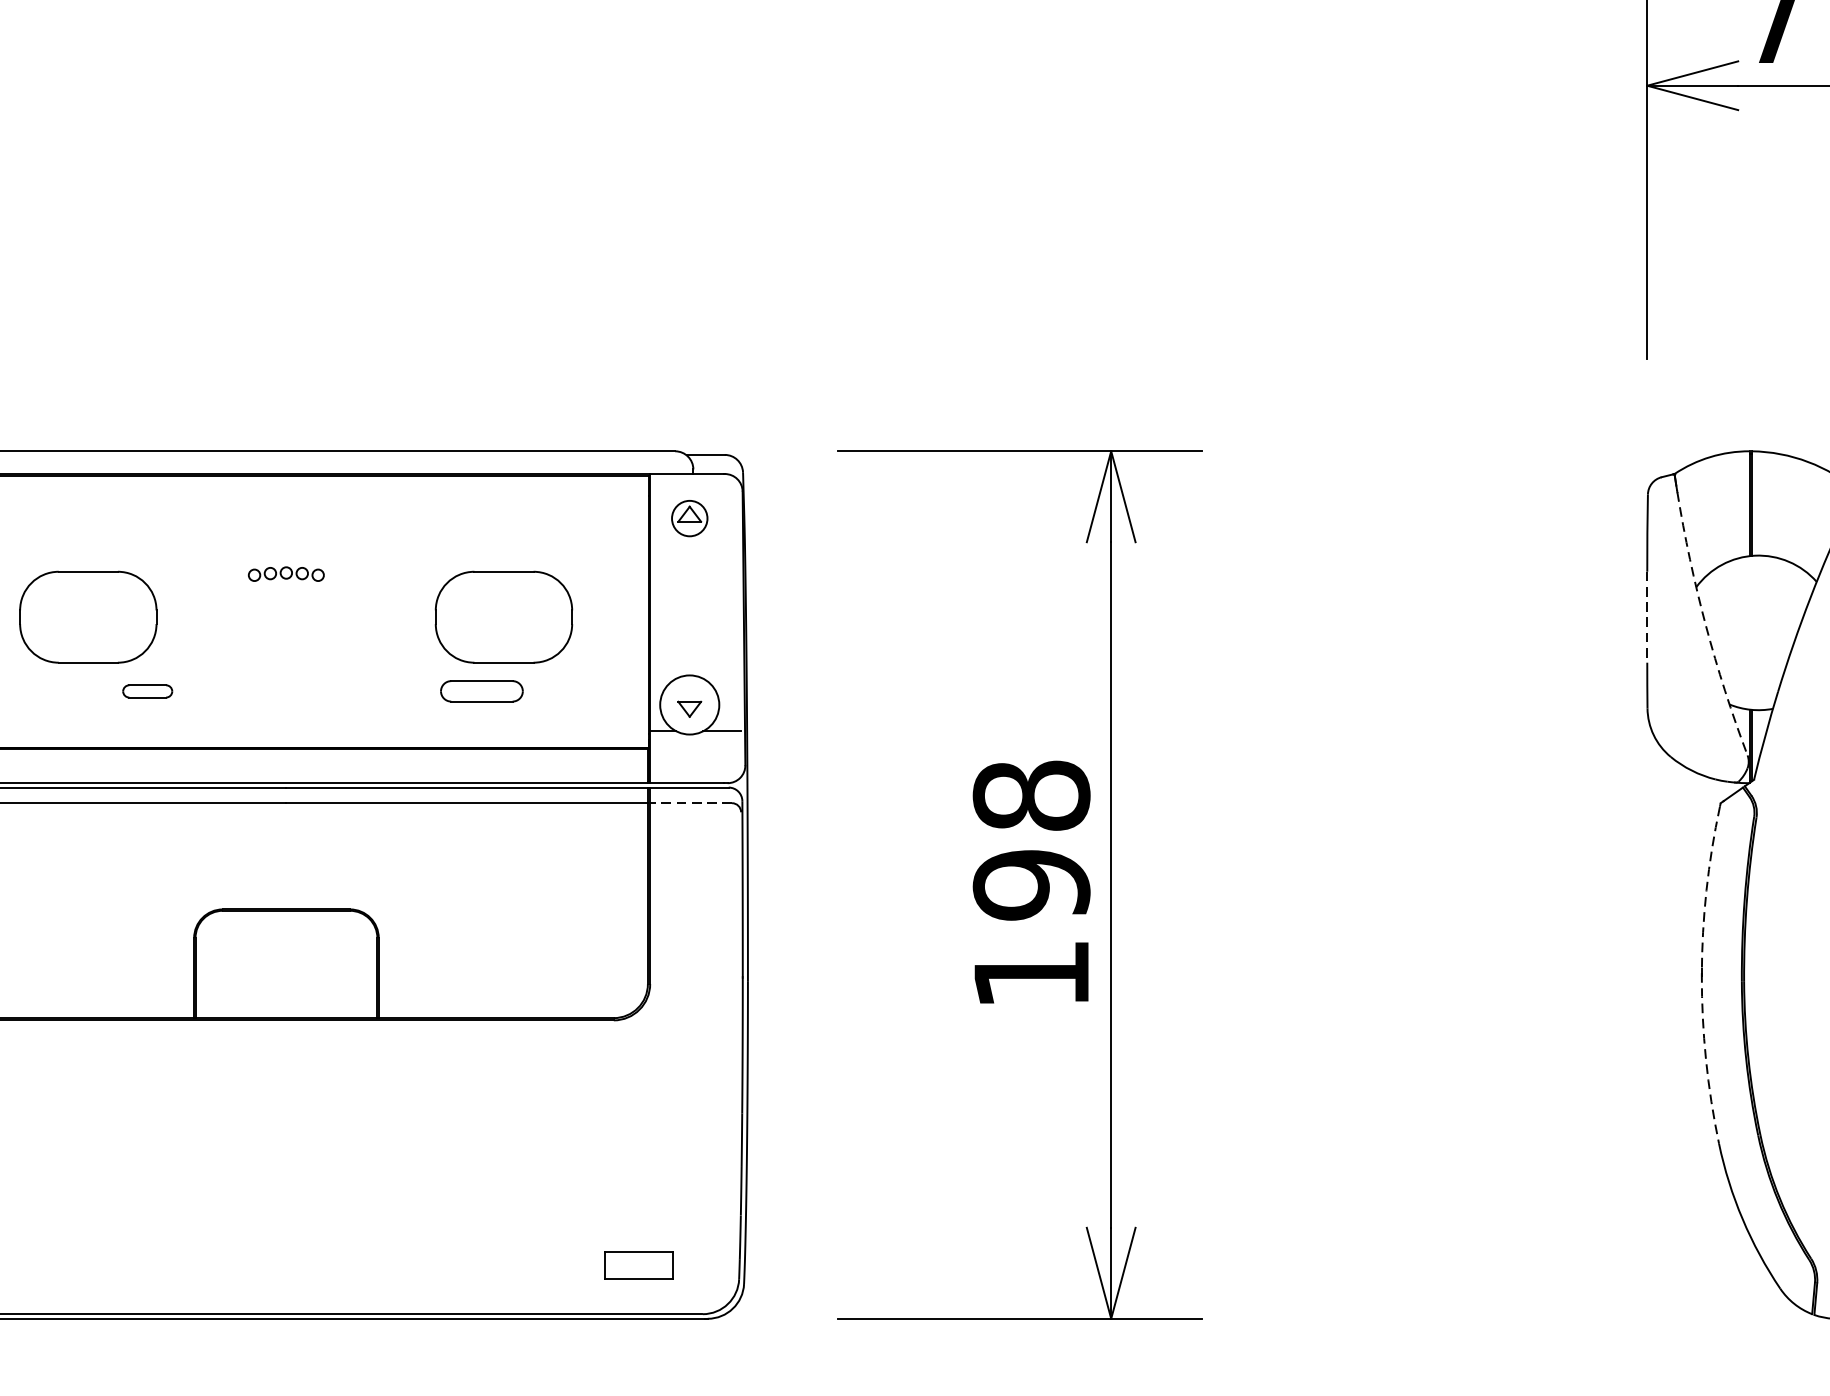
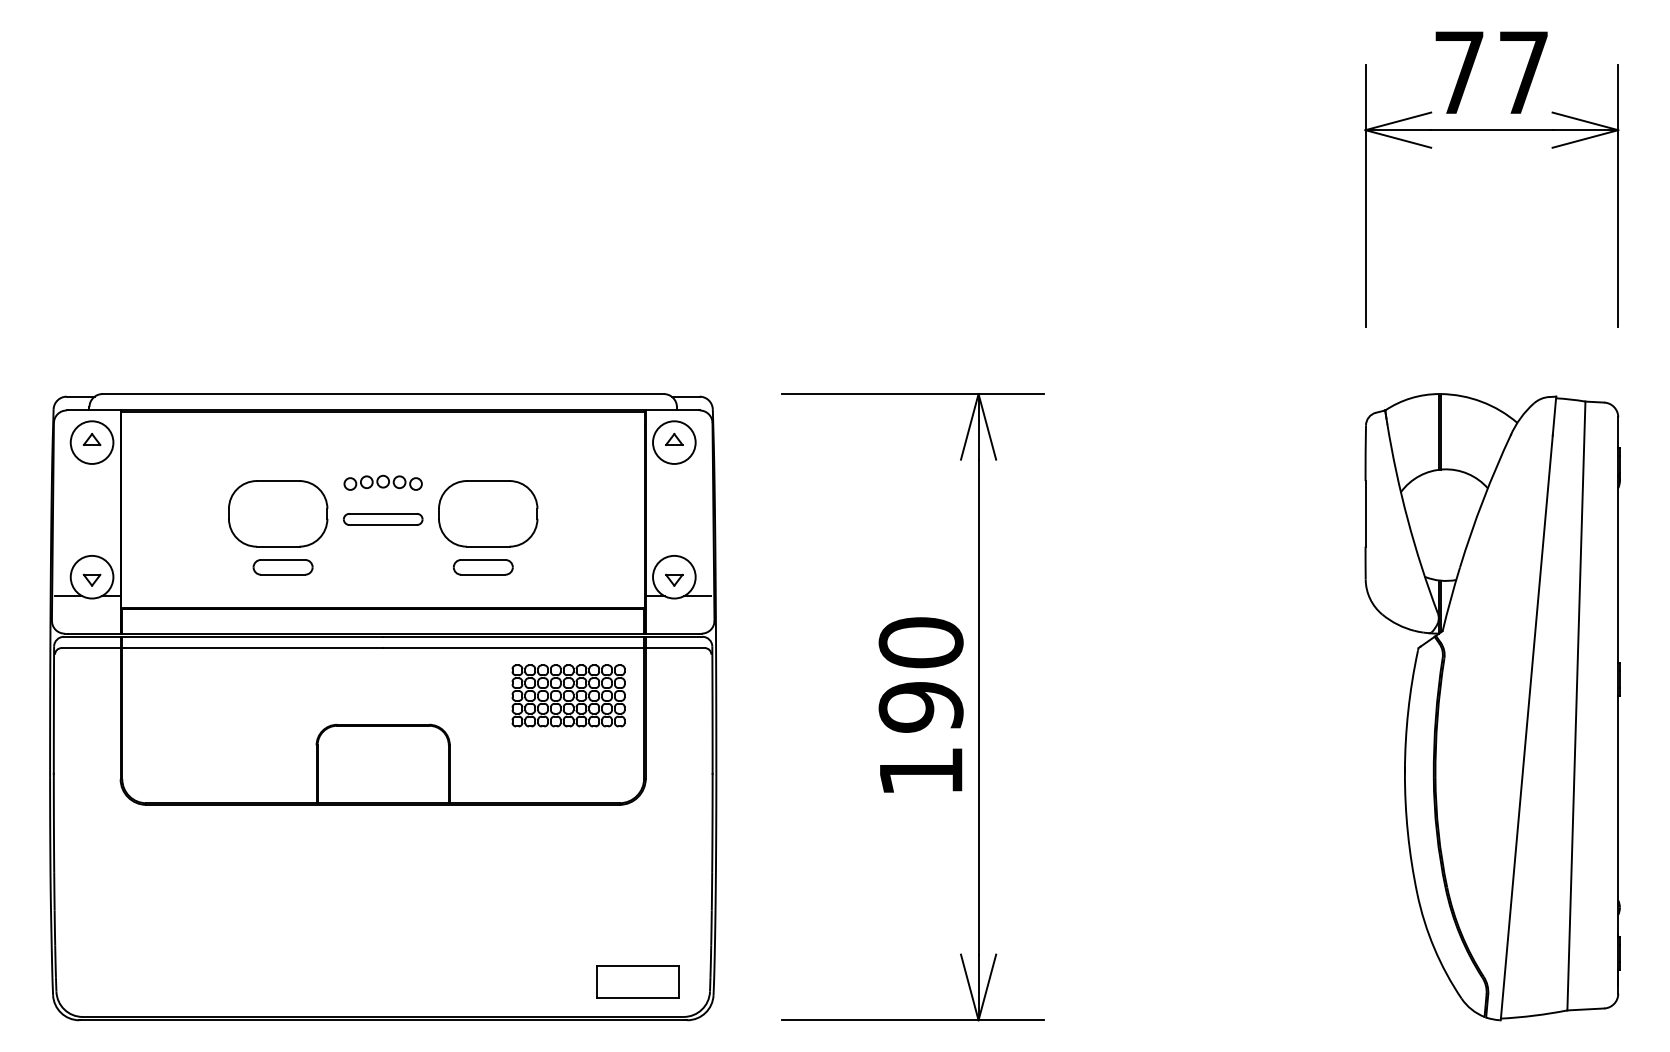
circle: (689, 518) -> (674, 442), size x1.67
part: (285, 573) -> (382, 482), size x1.43
part: (88, 616) -> (278, 513), moved
part: (504, 616) -> (488, 513), moved
line: (1647, 616) -> (1365, 513), dashed -> solid
part: (286, 625) -> (383, 519), added
arc: (1705, 625) -> (1407, 519), dashed -> solid
part: (146, 691) -> (282, 567), size x1.67
part: (480, 691) -> (482, 567), moved
text: (1032, 795) -> (921, 642), 198 -> 190
line: (691, 803) -> (675, 648), dashed -> solid
part: (543, 868) -> (568, 695), added
arc: (1701, 975) -> (1404, 772), dashed -> solid
part: (638, 1265) -> (637, 981), size x1.67

